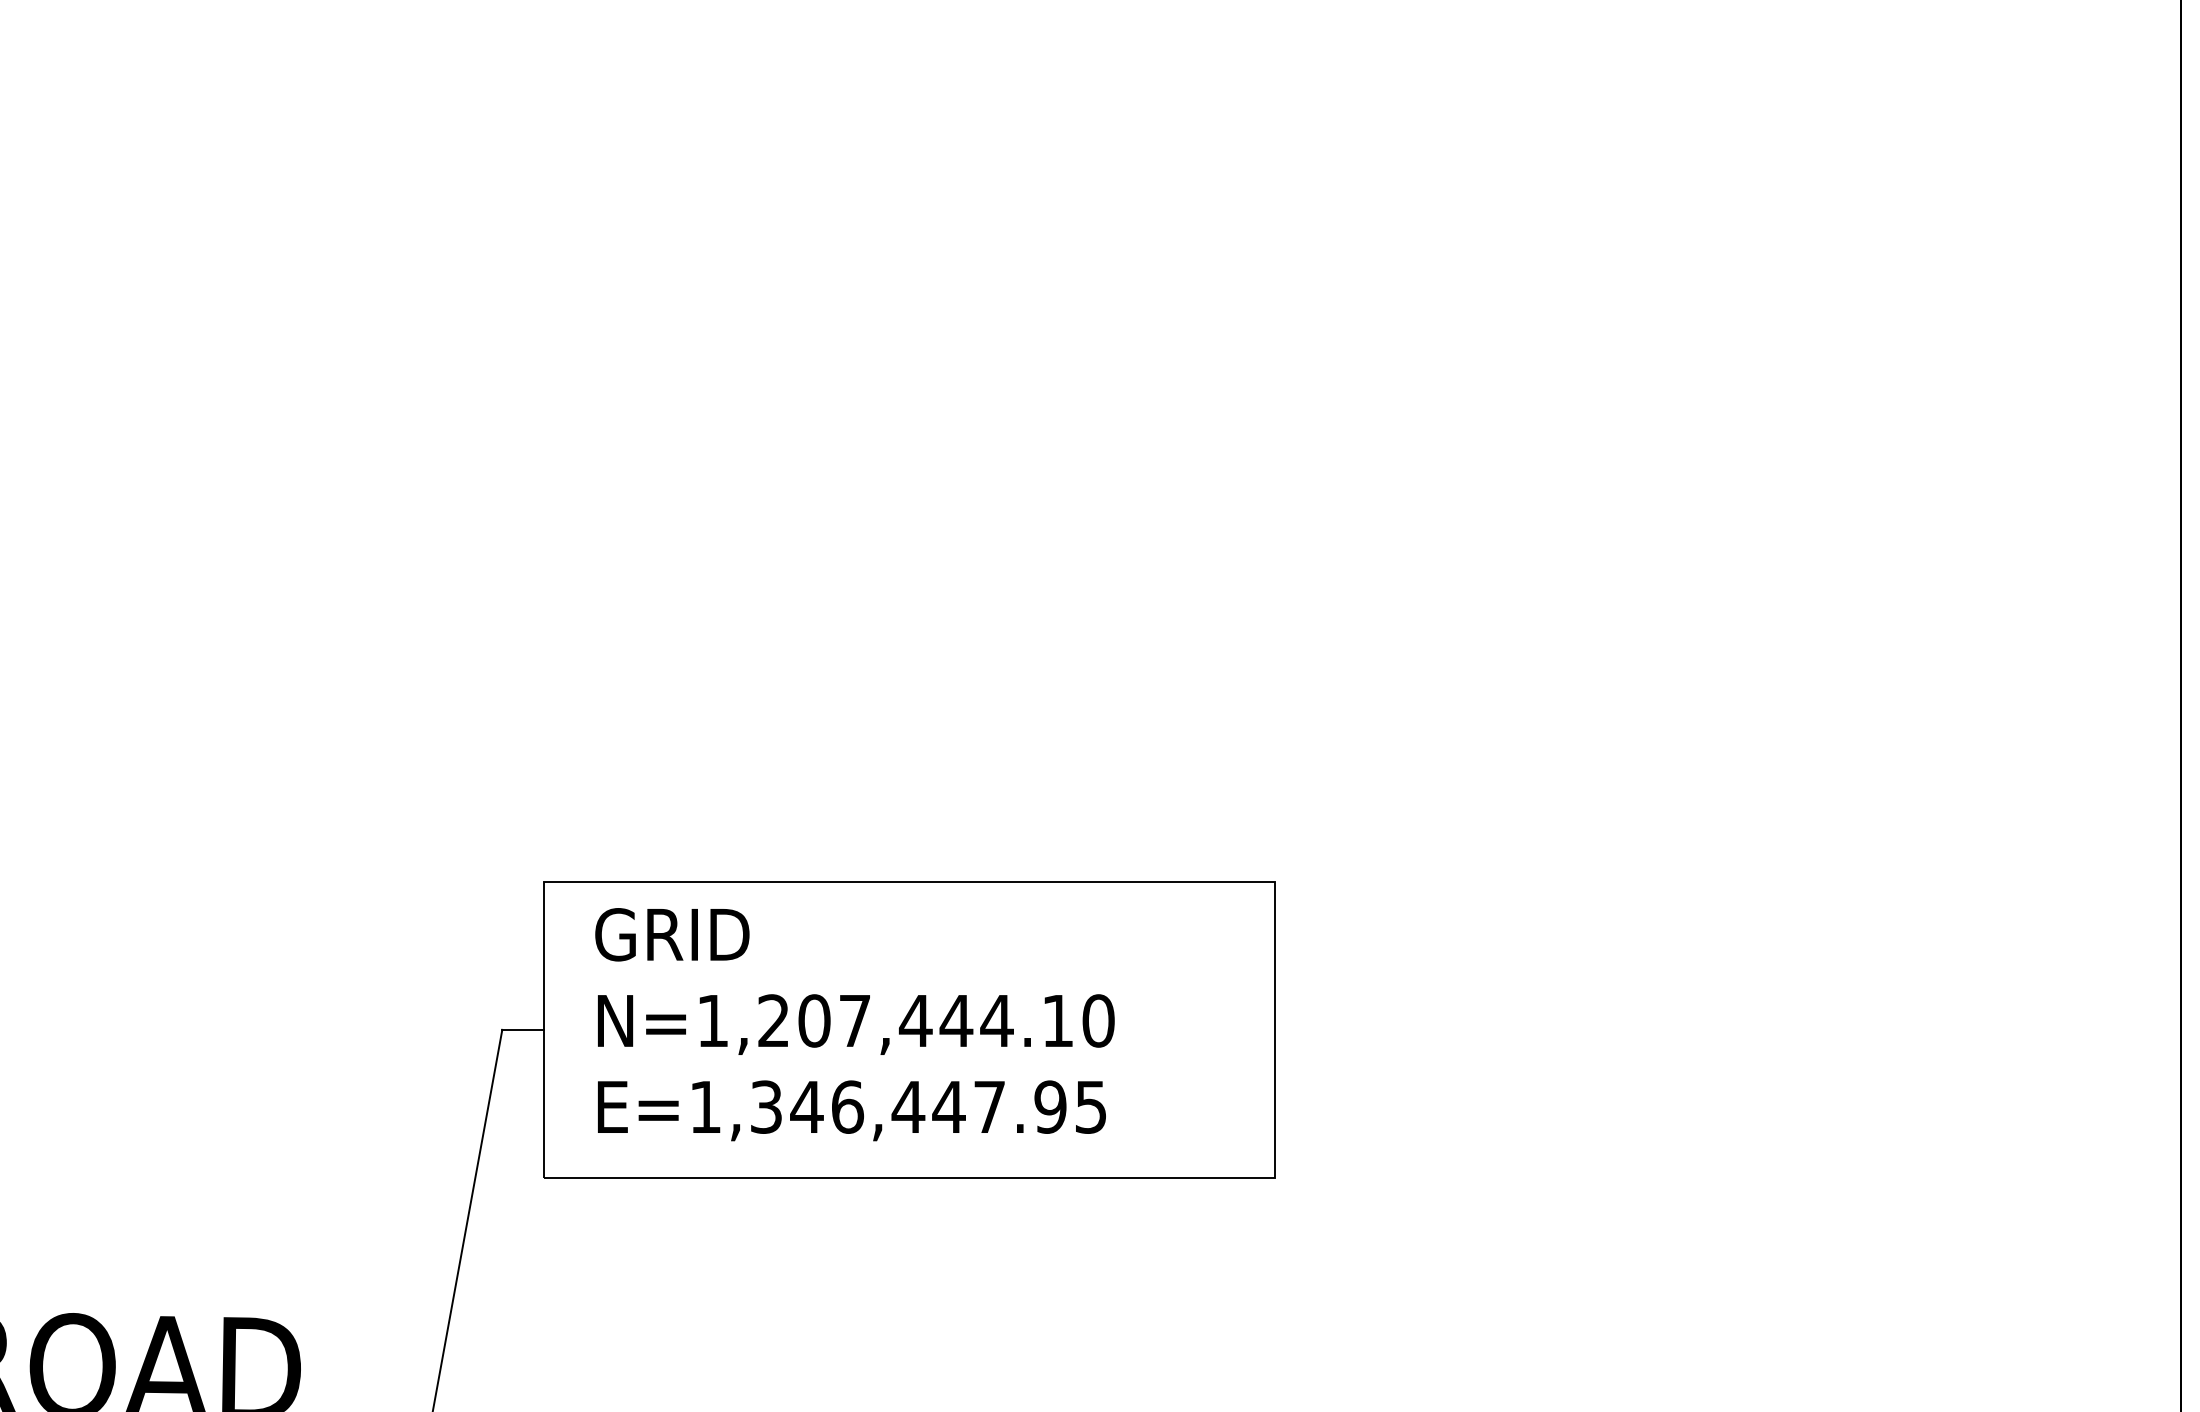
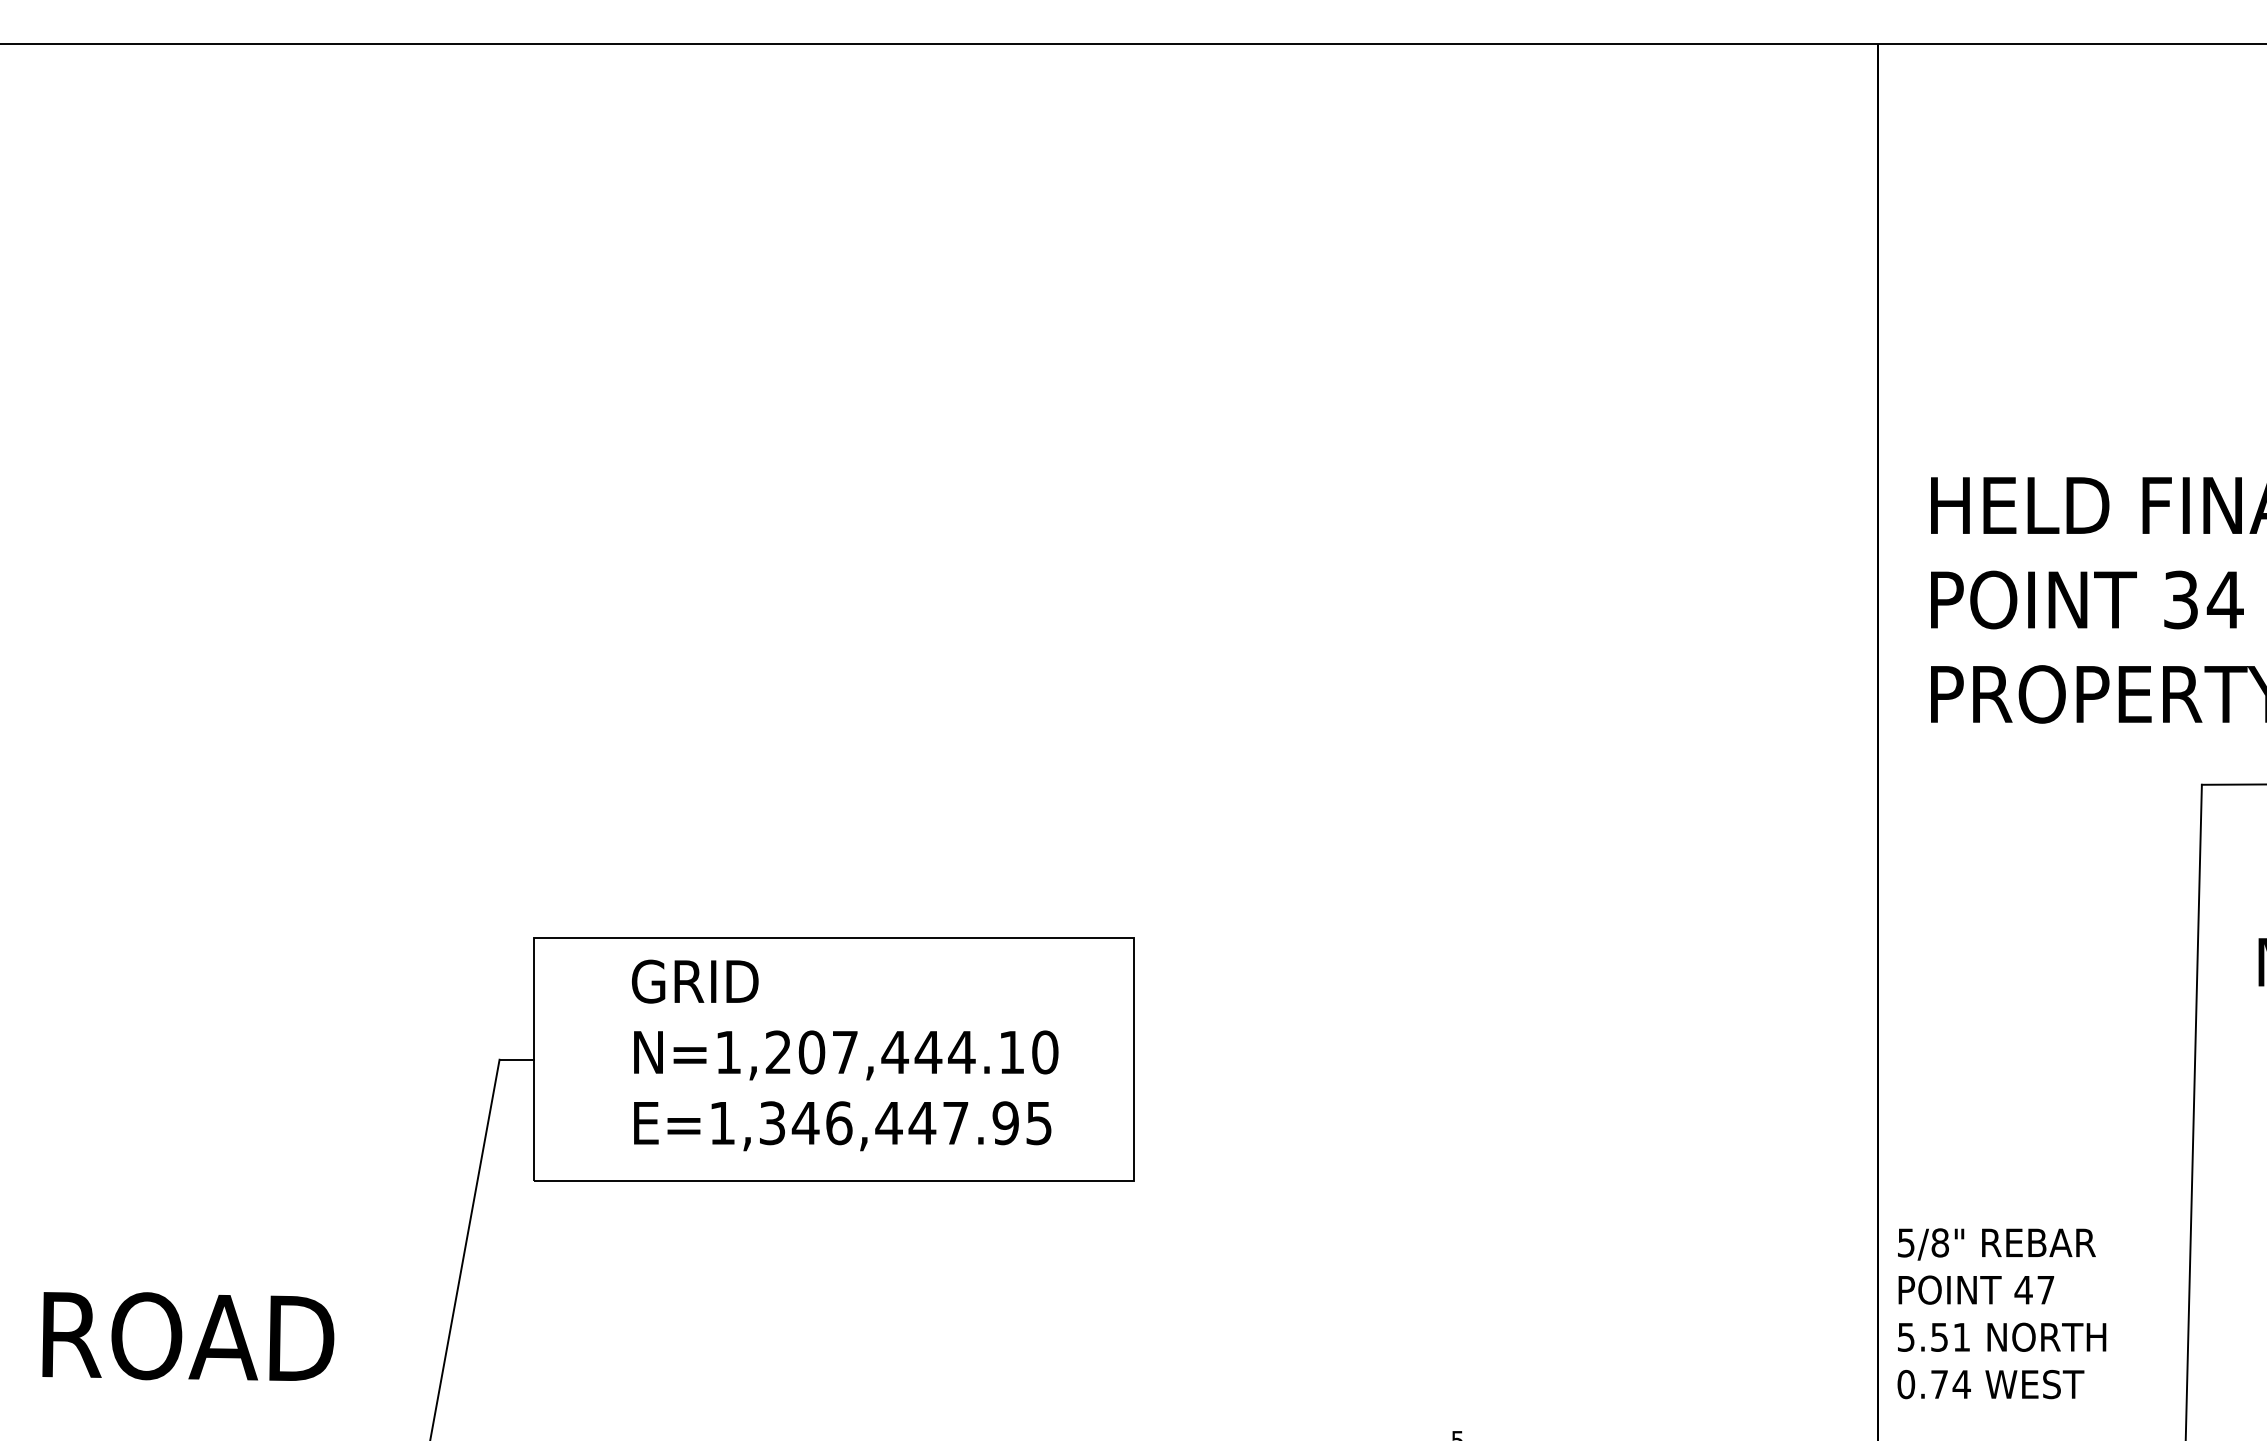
text: (855, 1024) -> (845, 1055), moved

